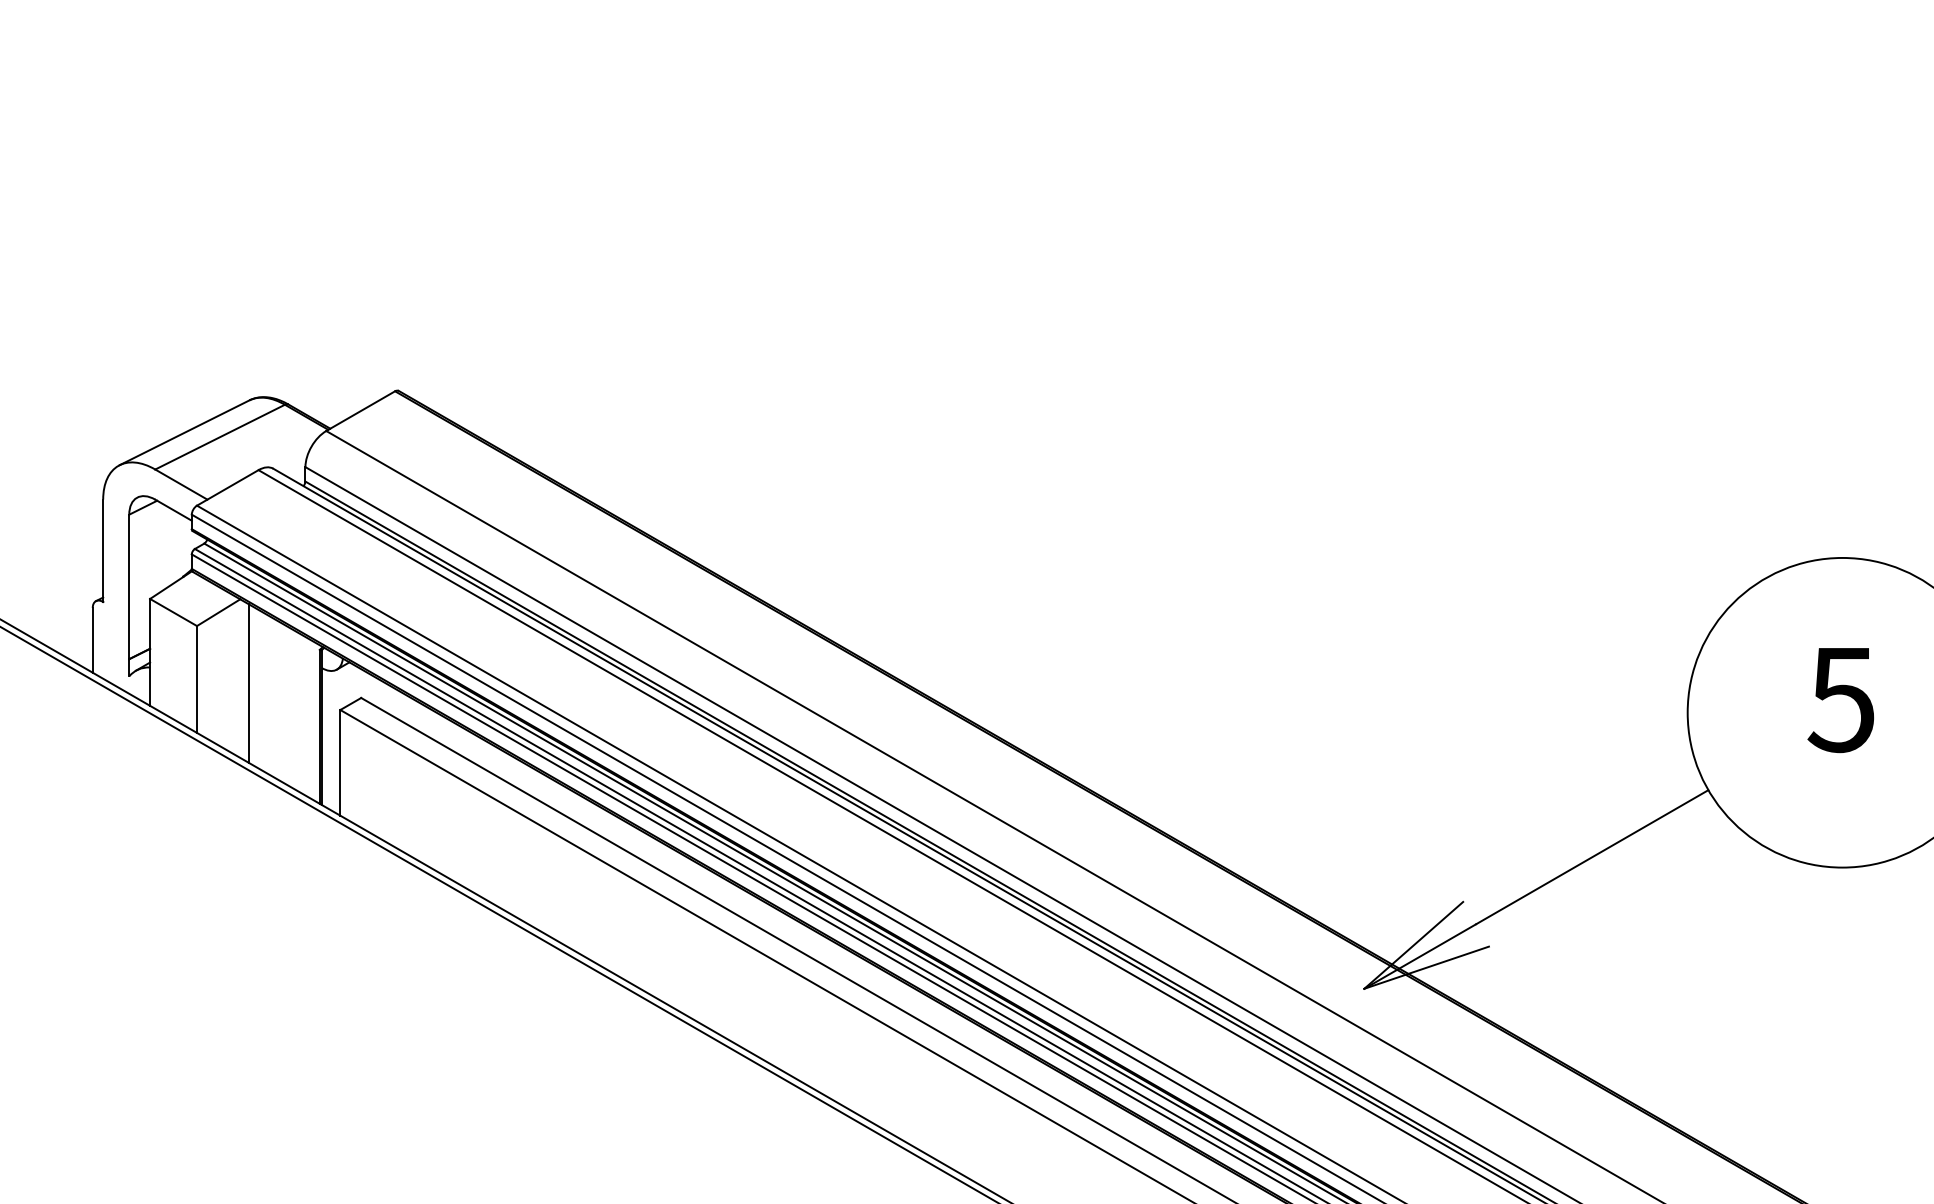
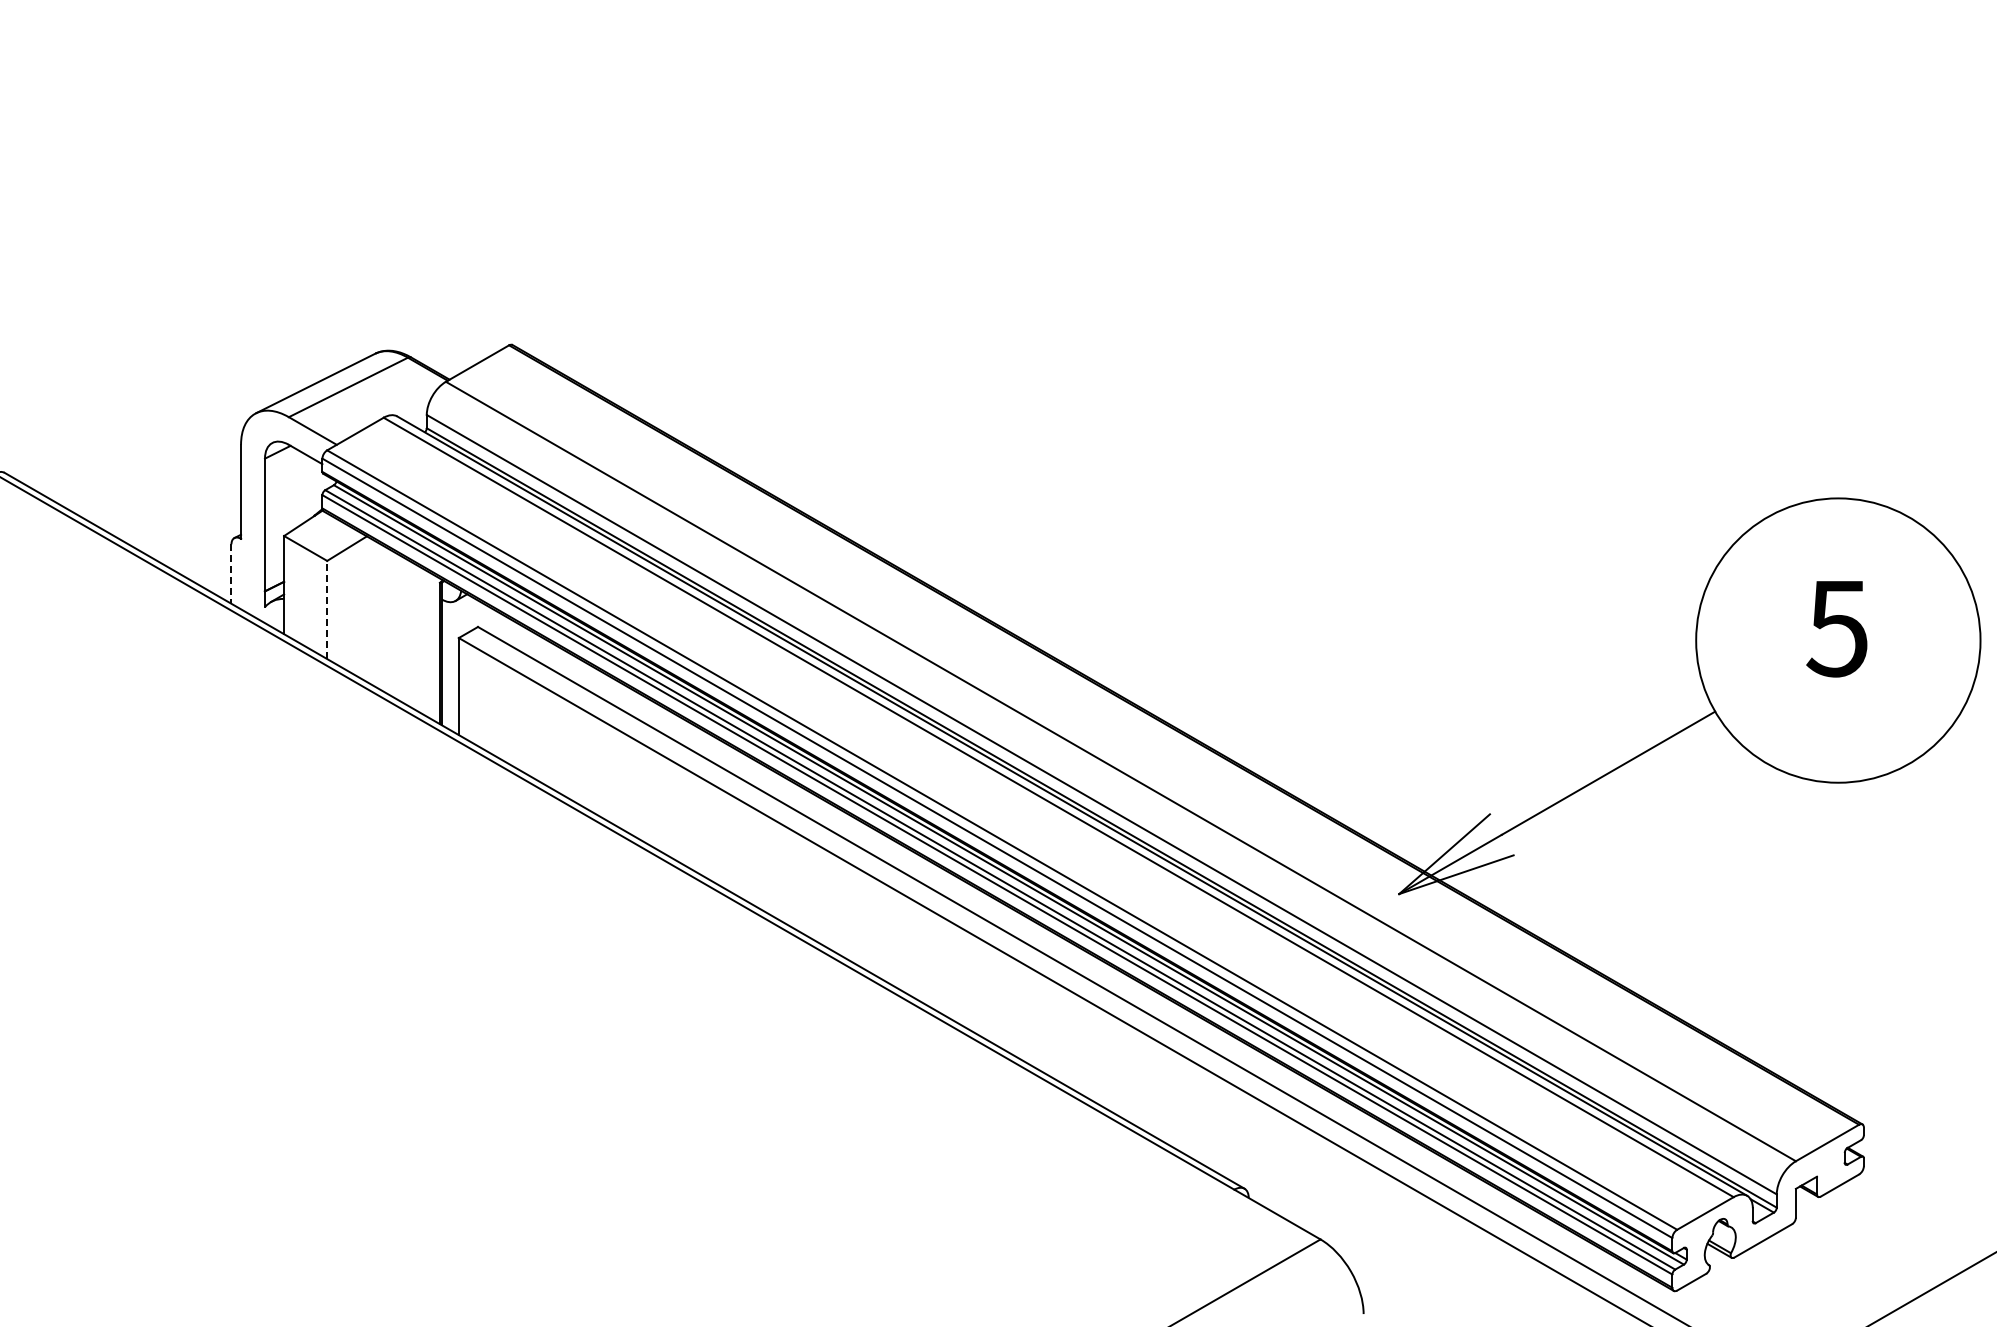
line: (92, 640) -> (231, 574), solid -> dashed
line: (197, 678) -> (327, 609), solid -> dashed
line: (249, 683) -> (375, 613), removed

